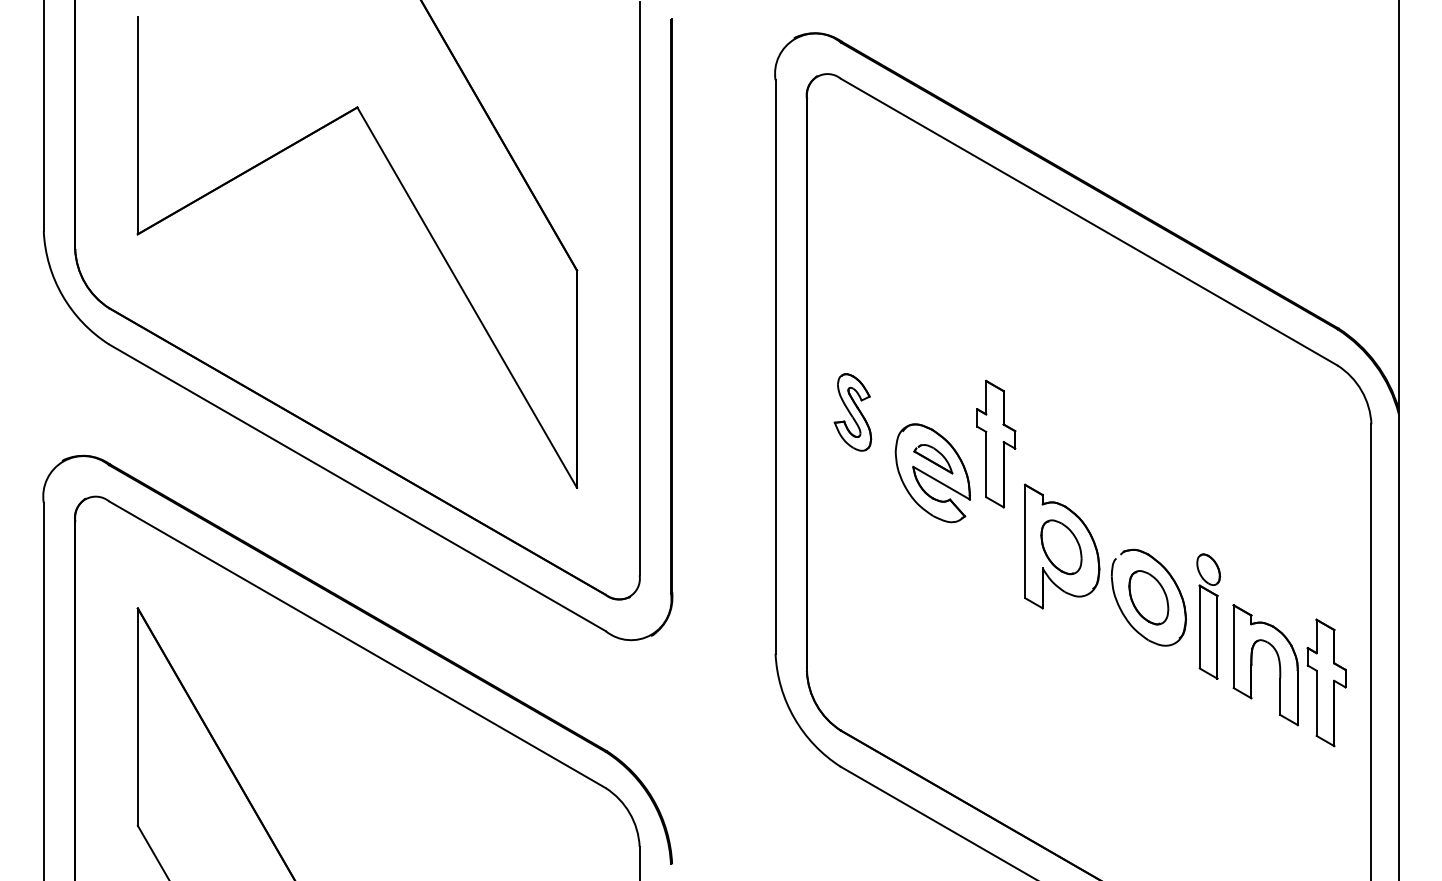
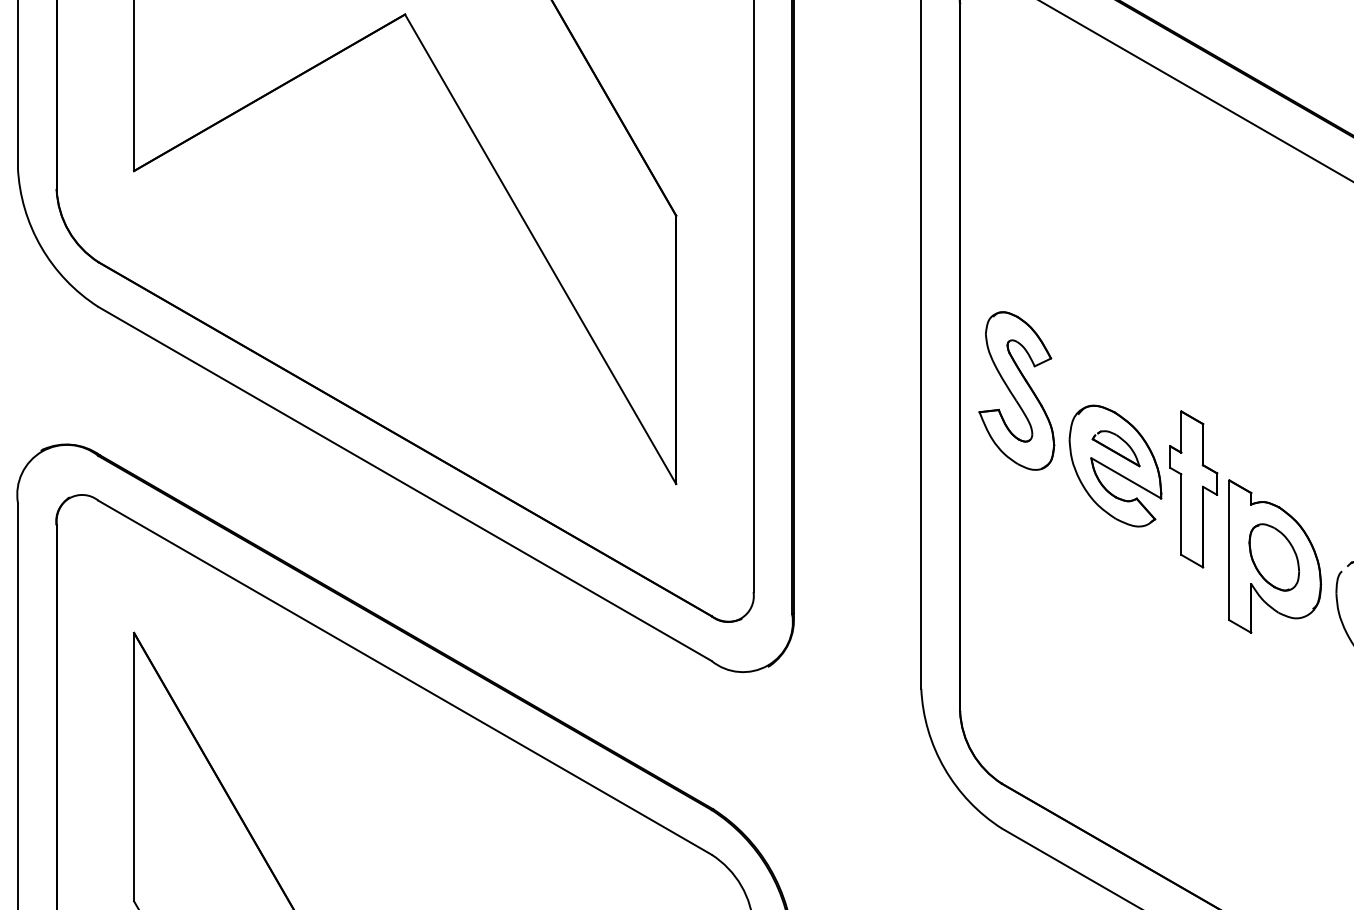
part: (852, 412) -> (1016, 391), size x1.67
part: (996, 443) -> (1194, 488), moved

